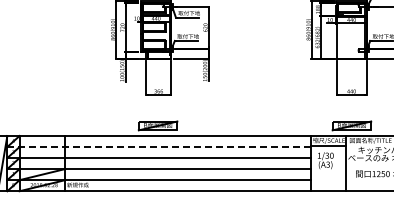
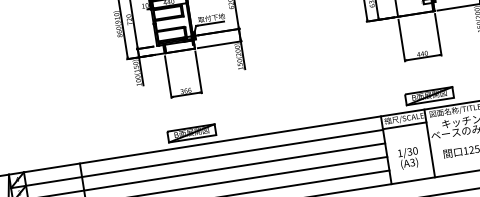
line: (159, 147) -> (197, 159), dashed -> solid
text: (325, 160) -> (408, 157), moved

